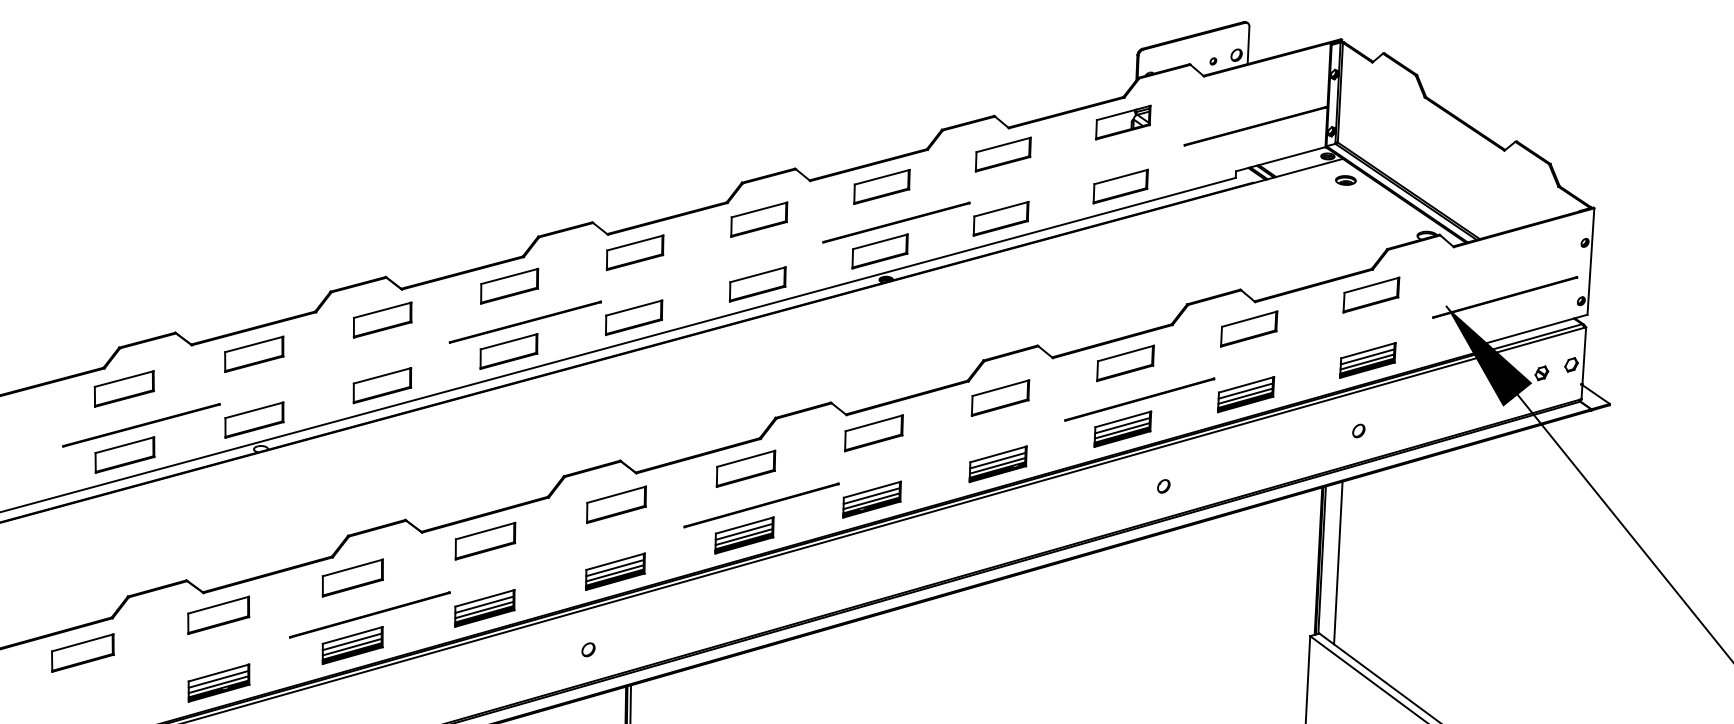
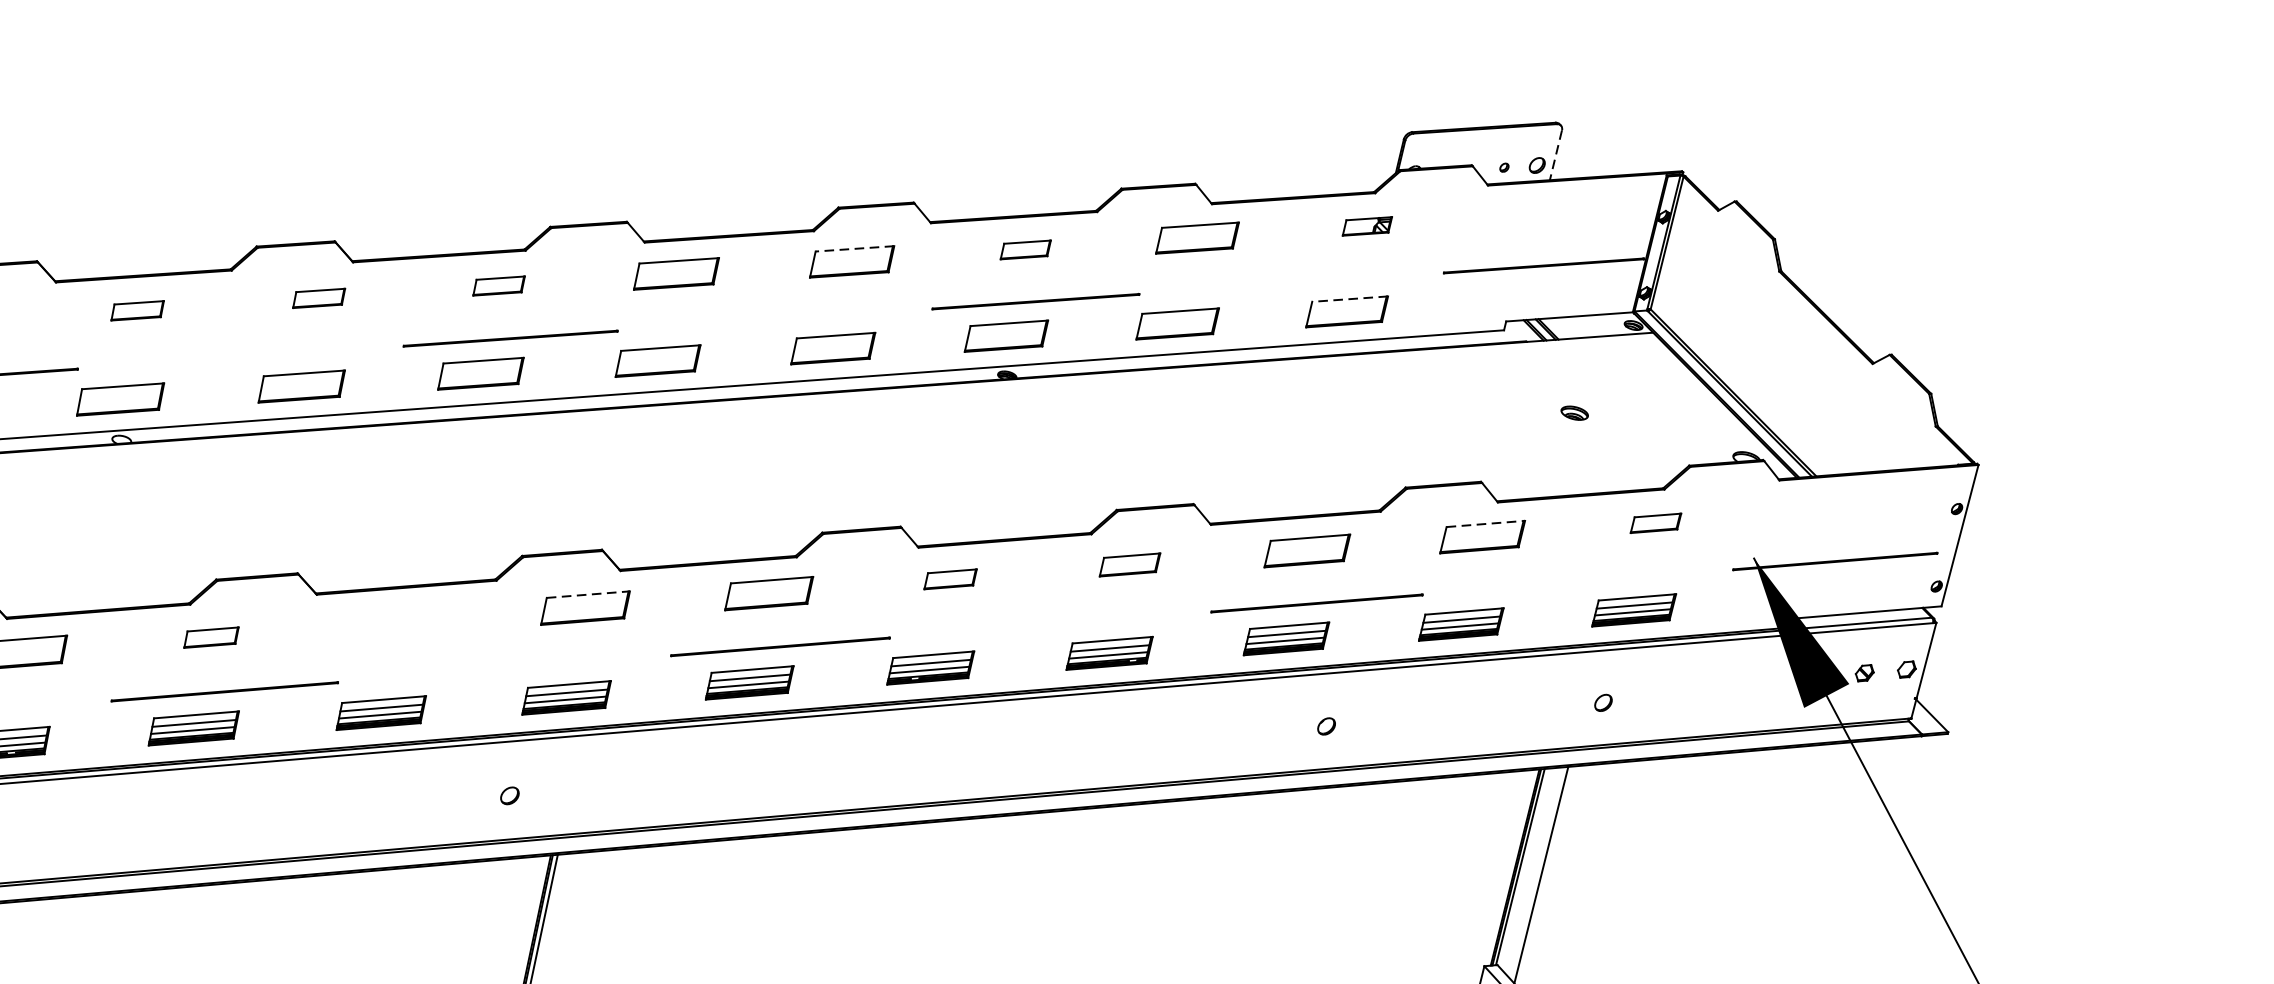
line: (1248, 45) -> (1555, 155), solid -> dashed
part: (1123, 122) -> (1367, 226), size x0.6
line: (1121, 177) -> (1350, 299), solid -> dashed
part: (1345, 180) -> (1574, 413), moved
part: (881, 186) -> (1025, 249), size x0.6
line: (759, 209) -> (855, 248), solid -> dashed
part: (509, 285) -> (498, 285), size x0.6
part: (1371, 294) -> (1656, 522), size x0.6
part: (382, 319) -> (319, 297), size x0.6
line: (1249, 319) -> (1485, 524), solid -> dashed
part: (254, 353) -> (138, 309), size x0.6
part: (1000, 397) -> (1130, 564), size x0.7
part: (873, 433) -> (949, 579), size x0.6
line: (617, 494) -> (589, 594), solid -> dashed
part: (485, 540) -> (399, 621), removed
part: (352, 577) -> (211, 636), size x0.6

